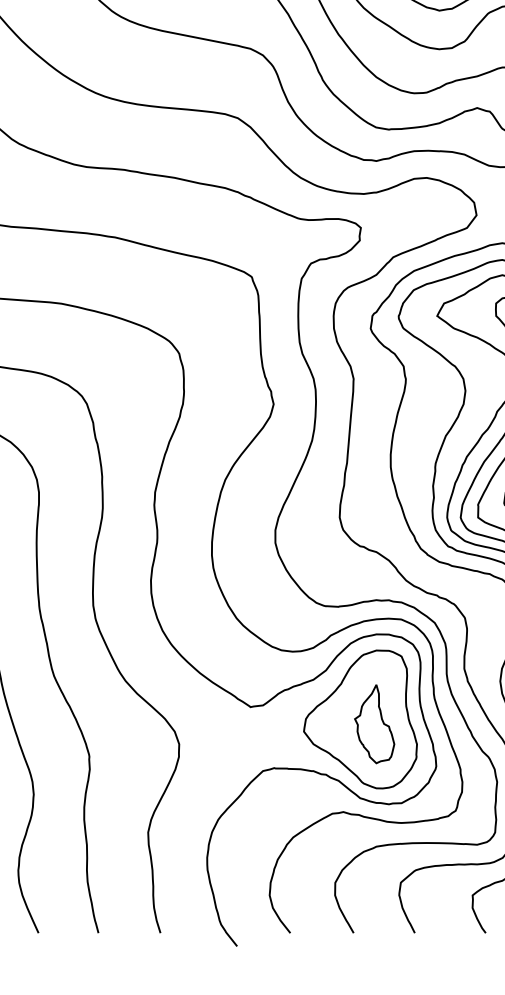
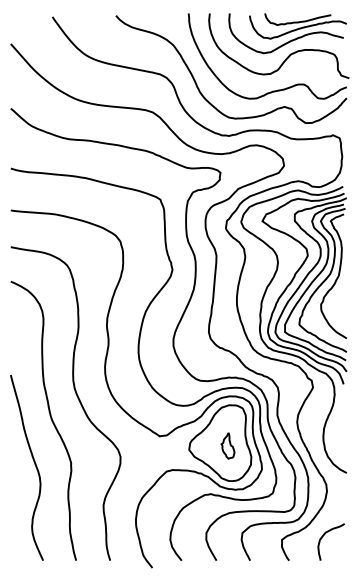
part: (373, 723) -> (227, 445), size x0.6

